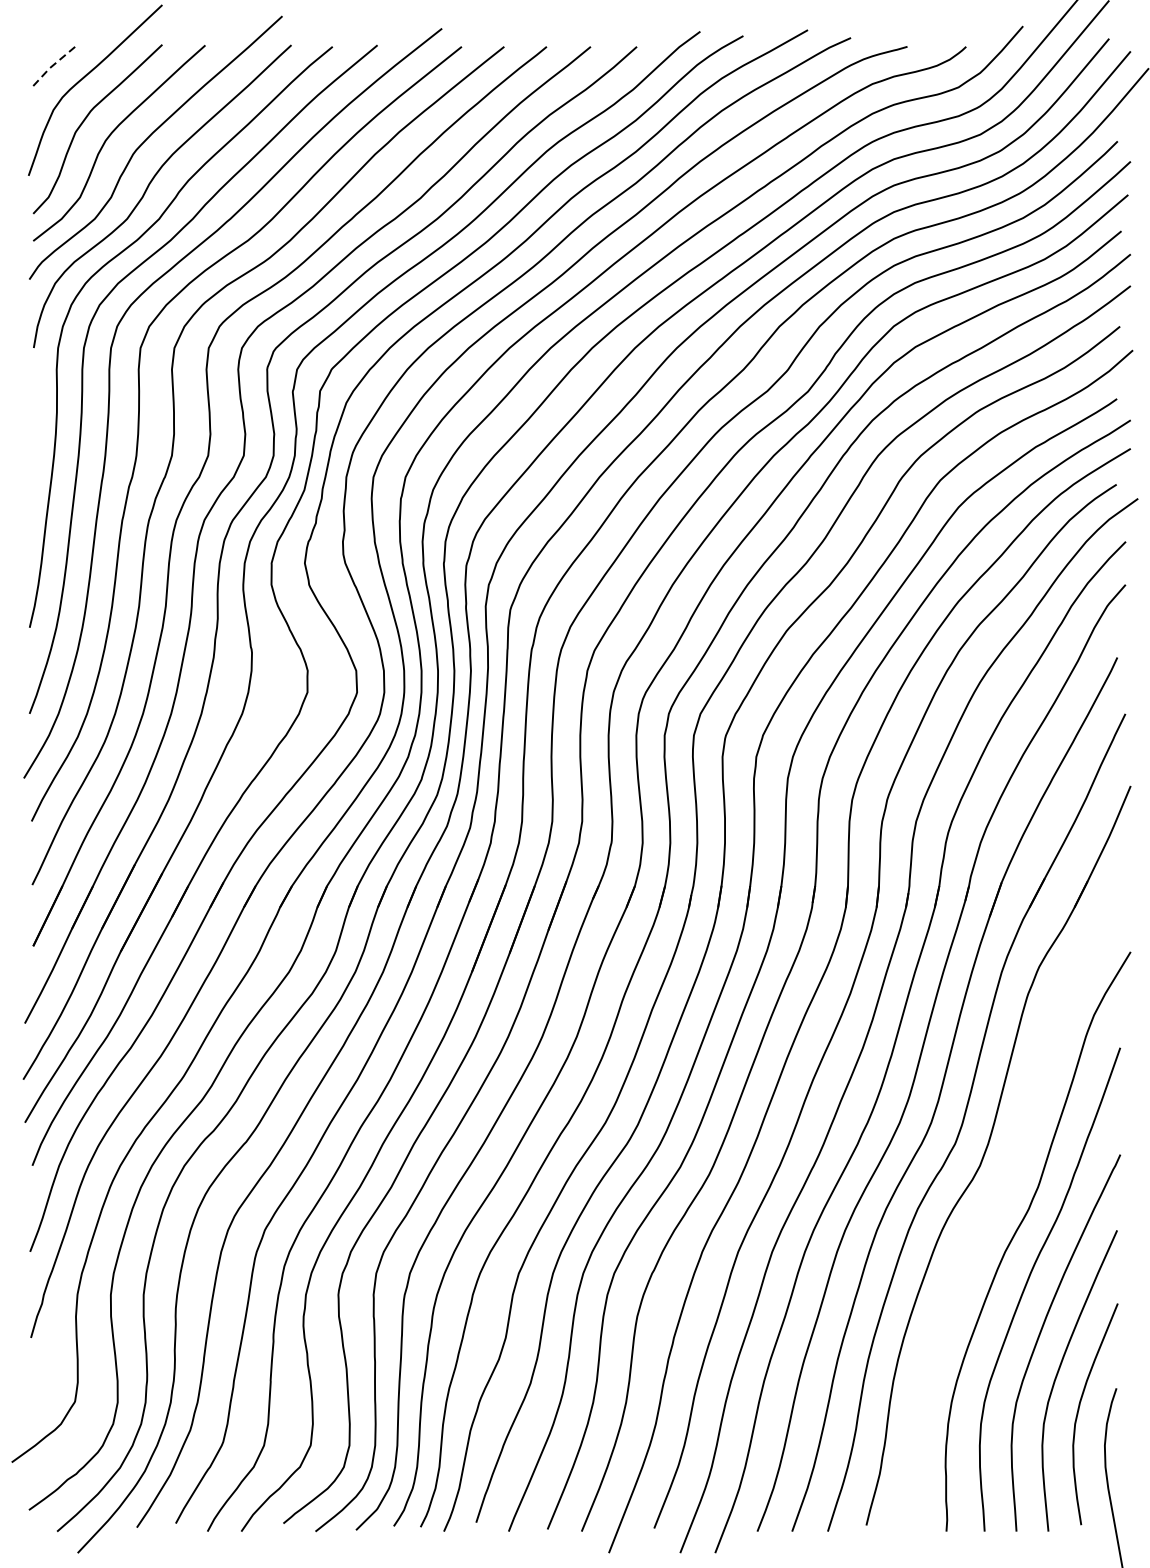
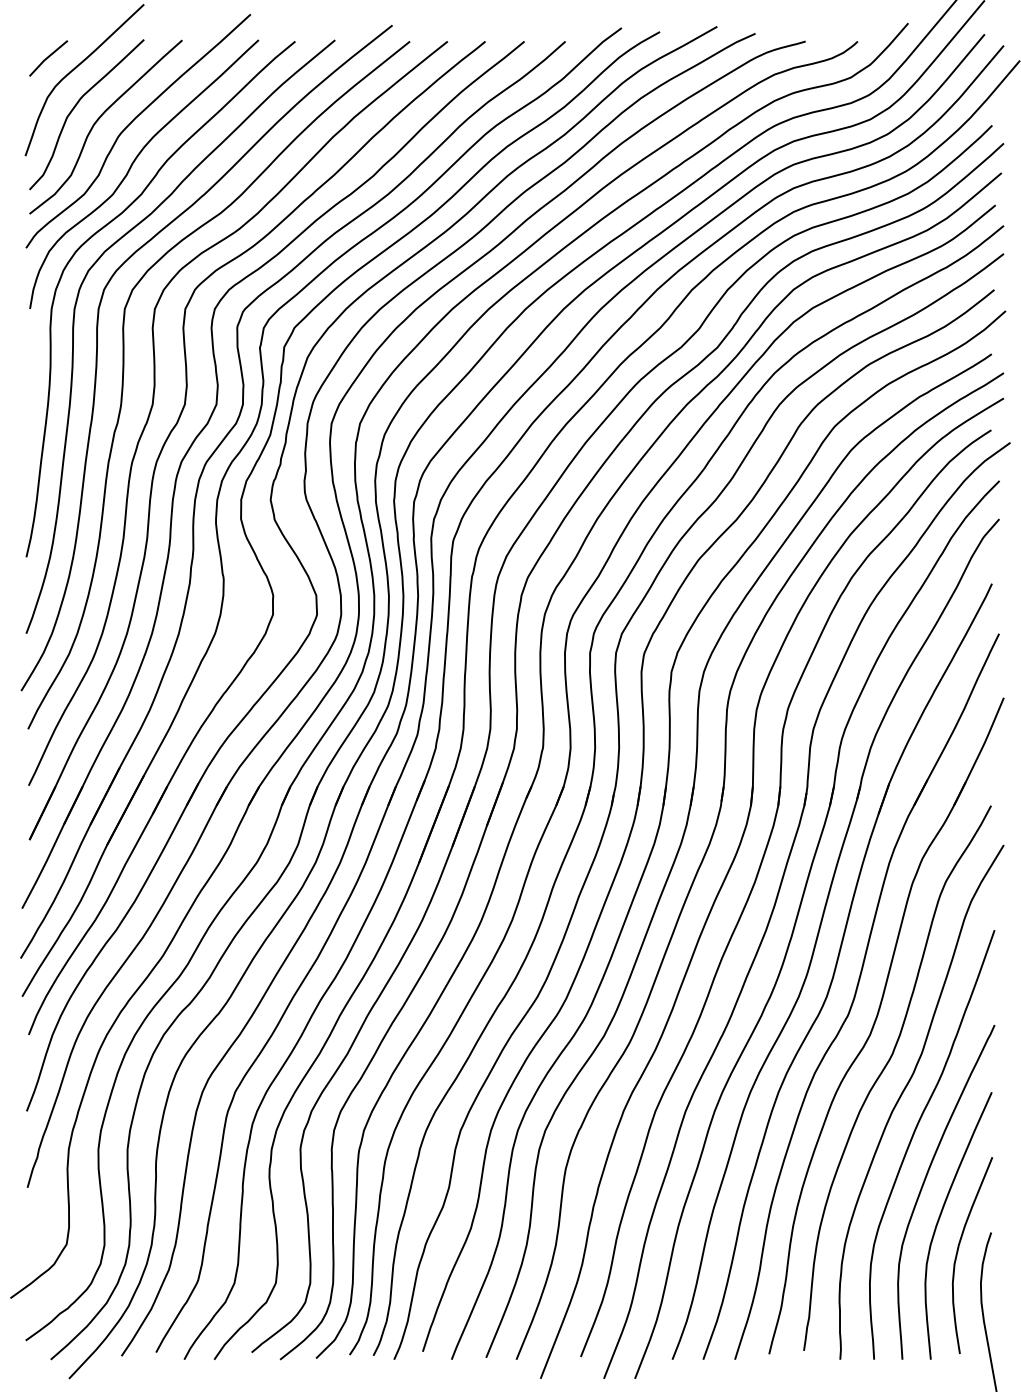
line: (53, 65) -> (47, 58), dashed -> solid
curve: (996, 1205) -> (884, 1070), added

